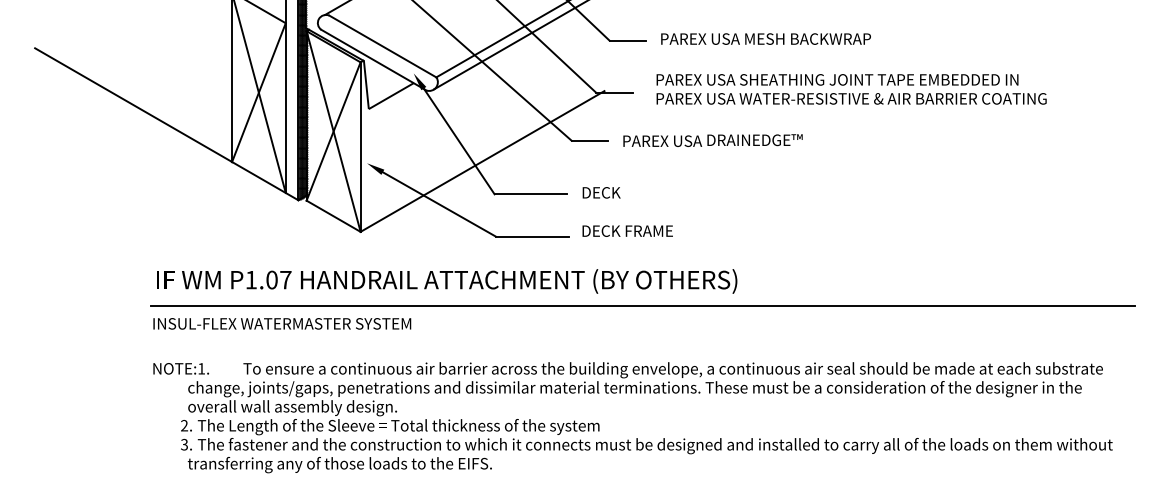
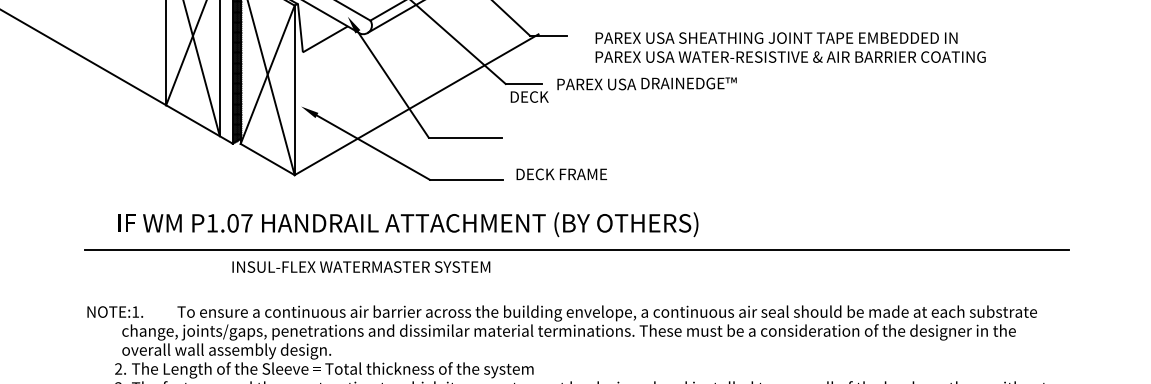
text: (851, 89) -> (790, 47), moved
text: (601, 192) -> (529, 96), moved
text: (447, 281) -> (408, 224), moved
text: (282, 323) -> (361, 266), moved

